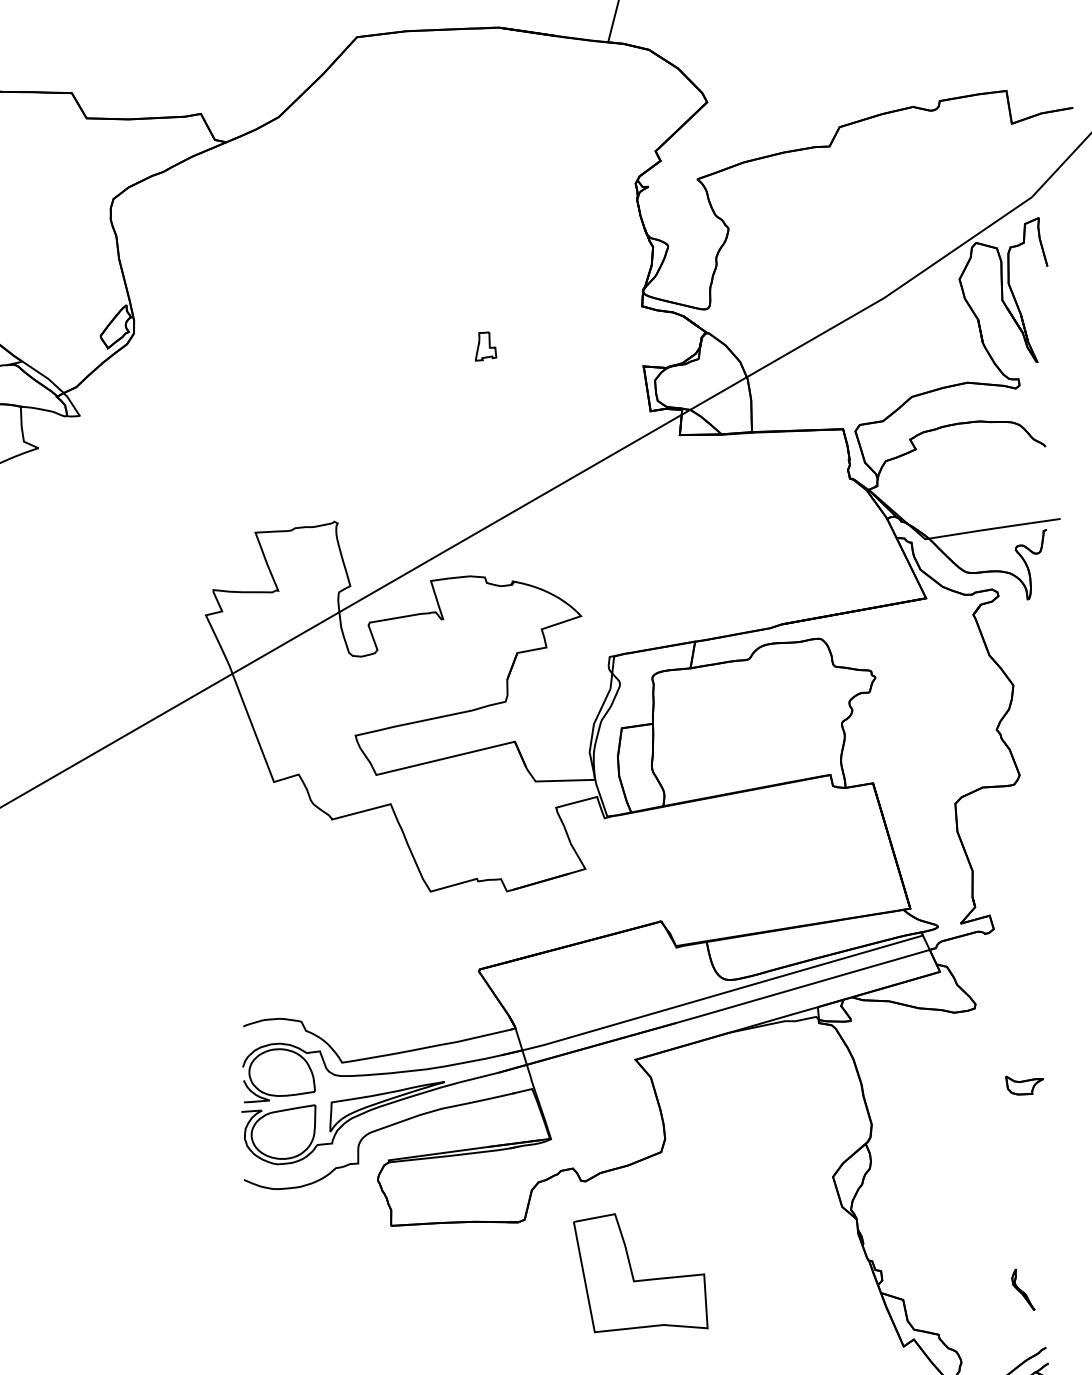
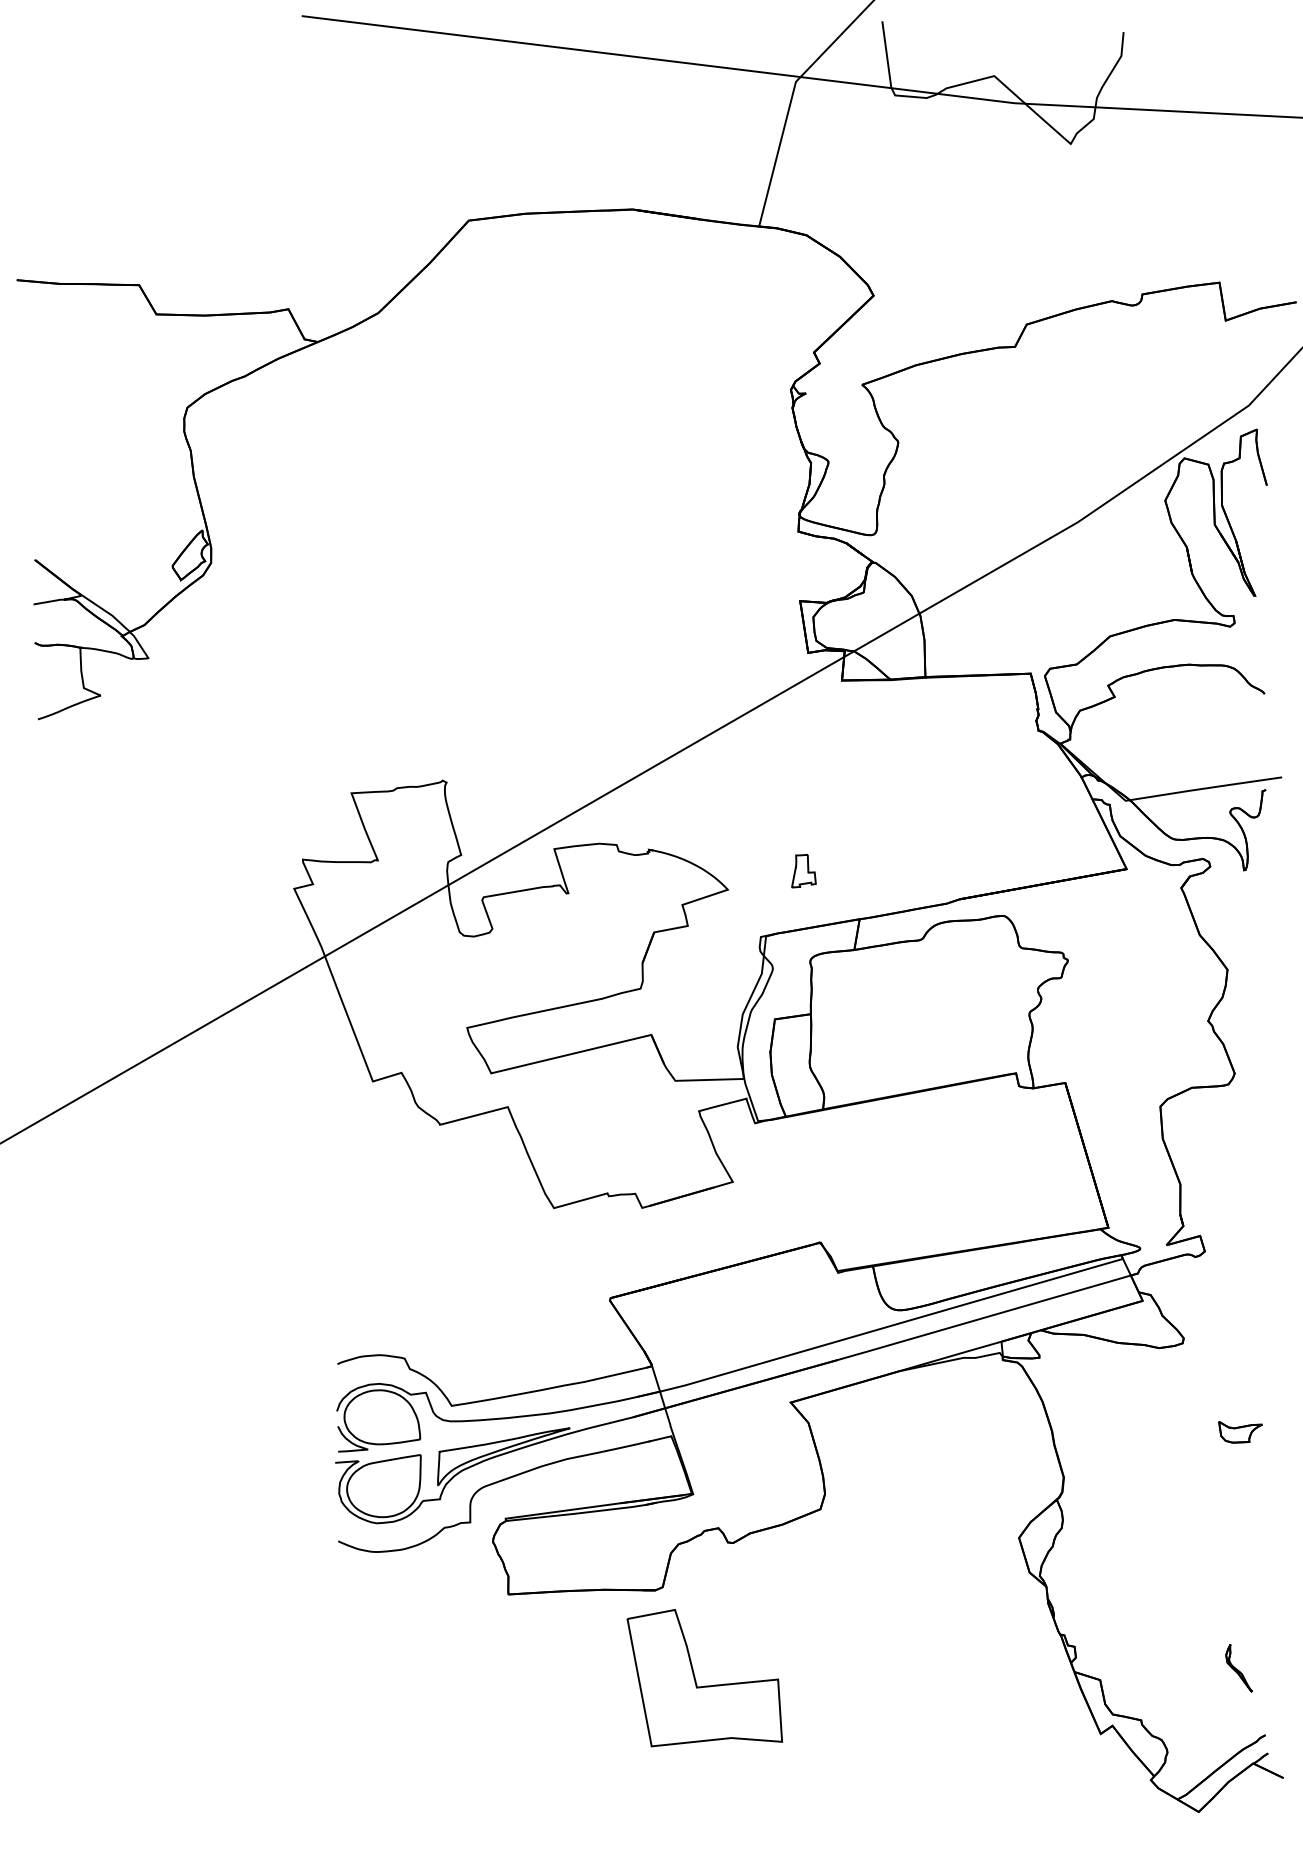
part: (485, 346) -> (803, 871), moved
part: (640, 1279) -> (704, 1685), moved

